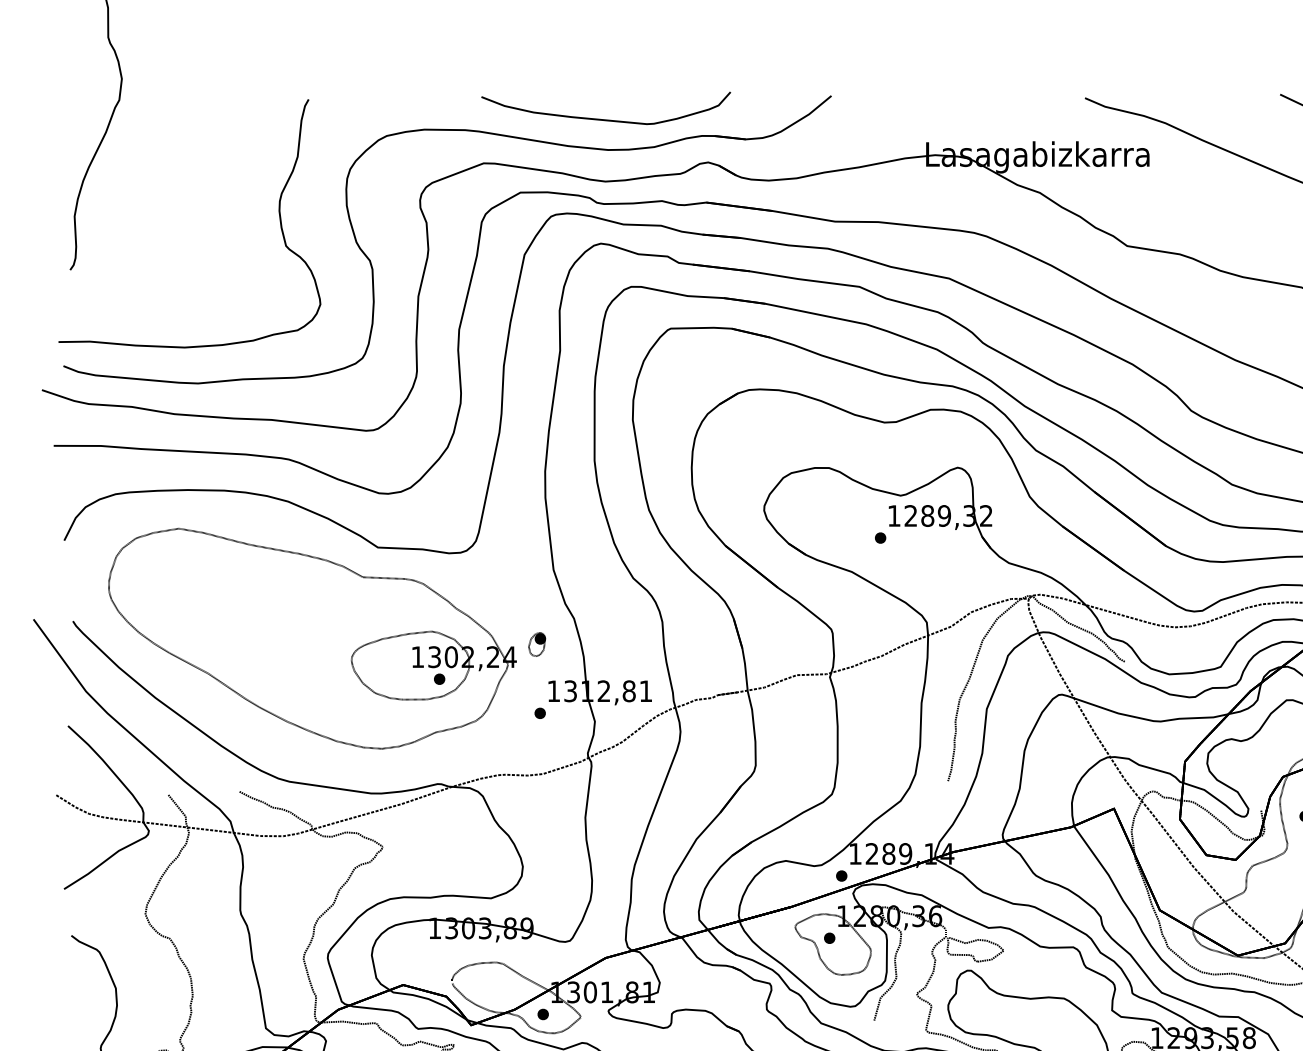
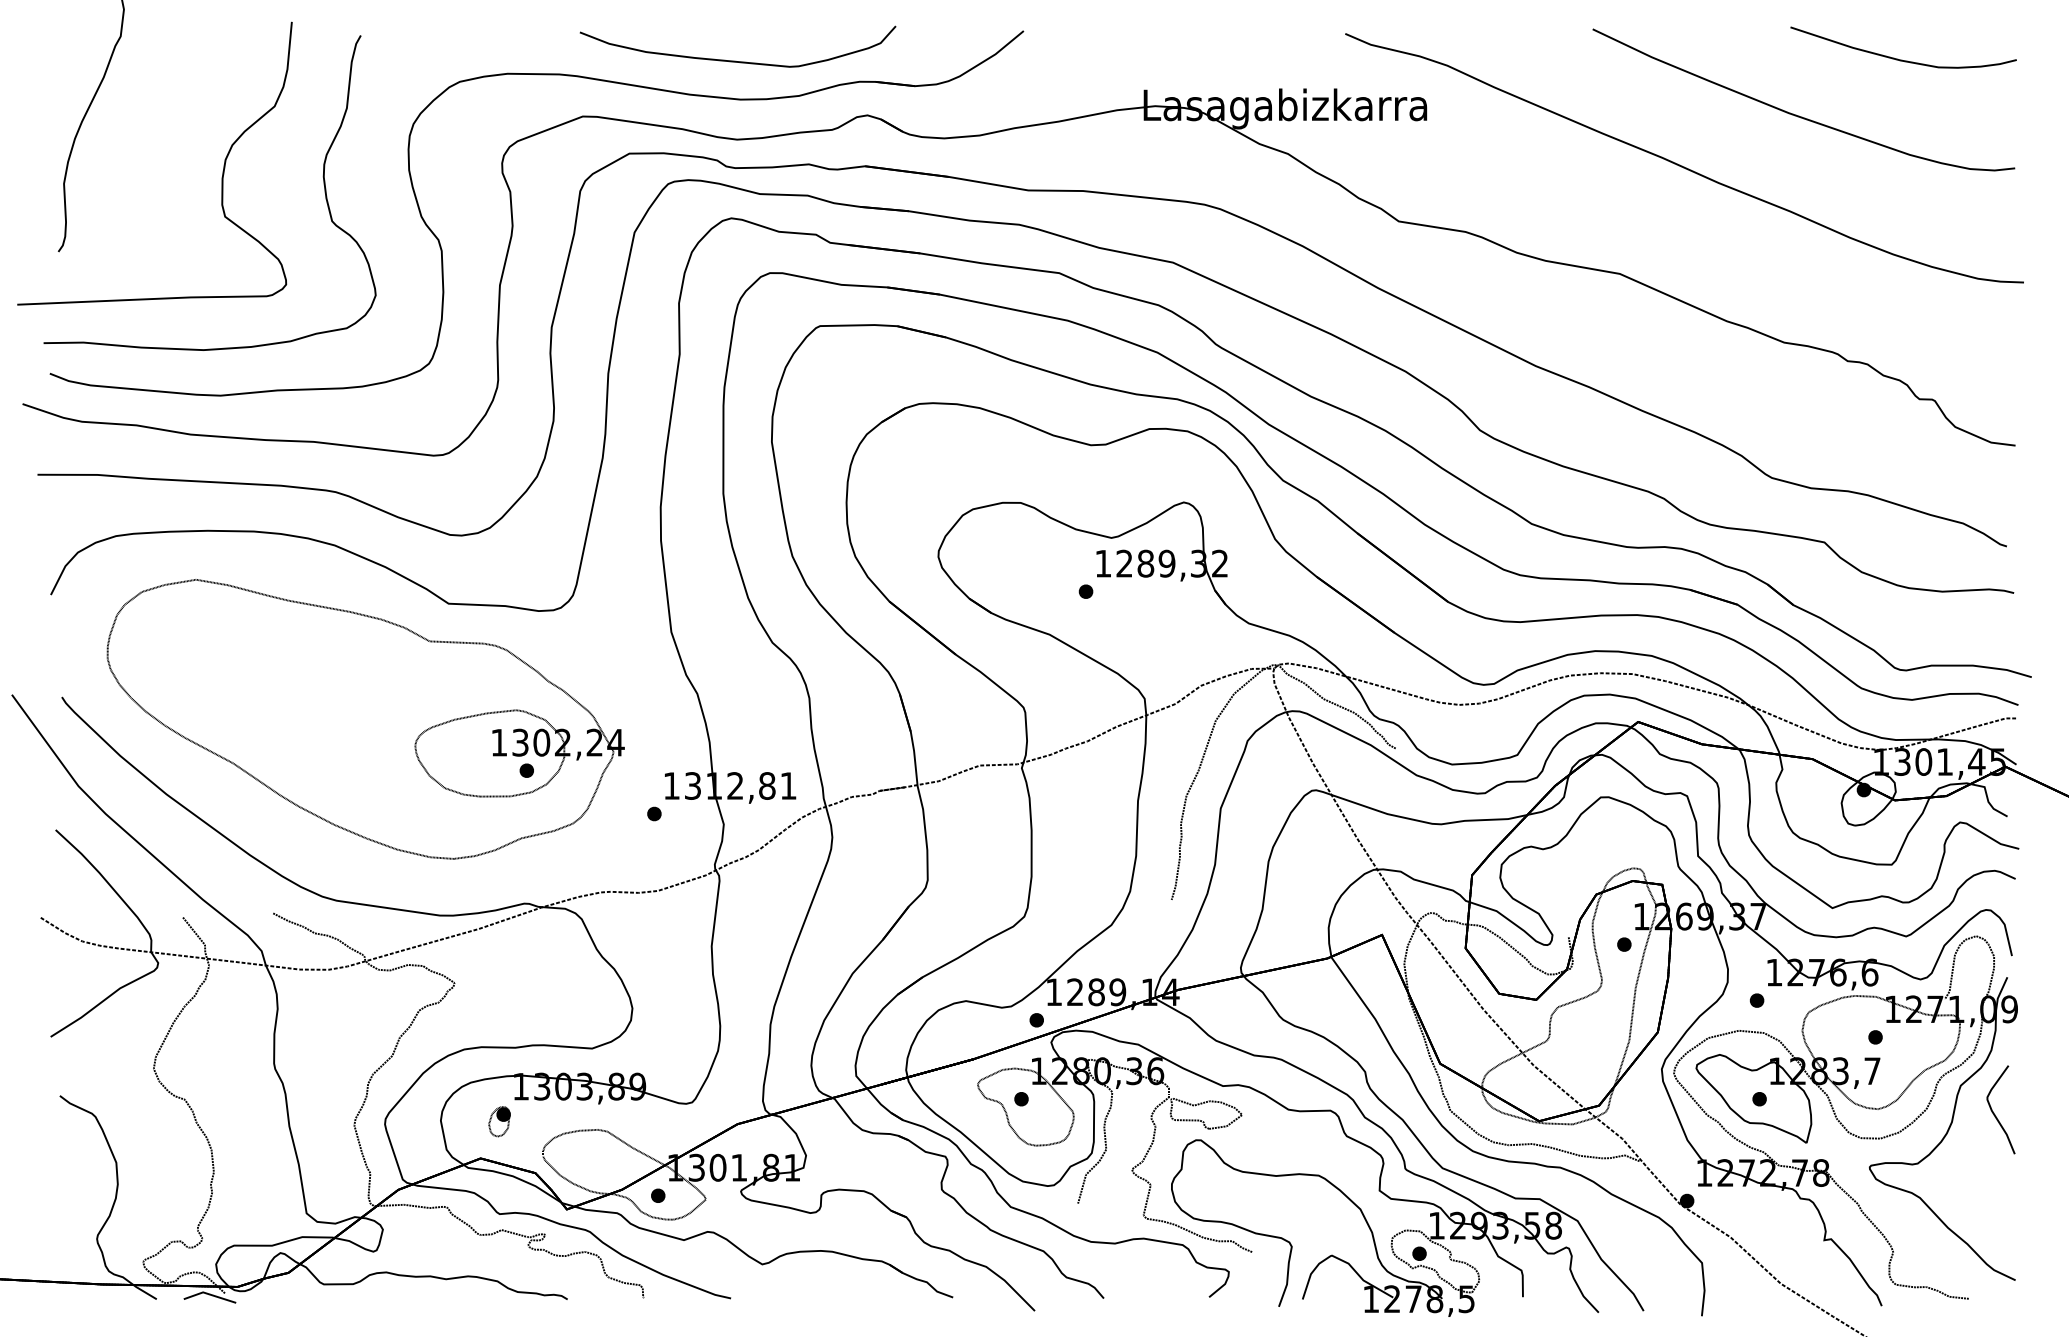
part: (198, 211) -> (221, 177), added
part: (537, 644) -> (499, 1121), moved

